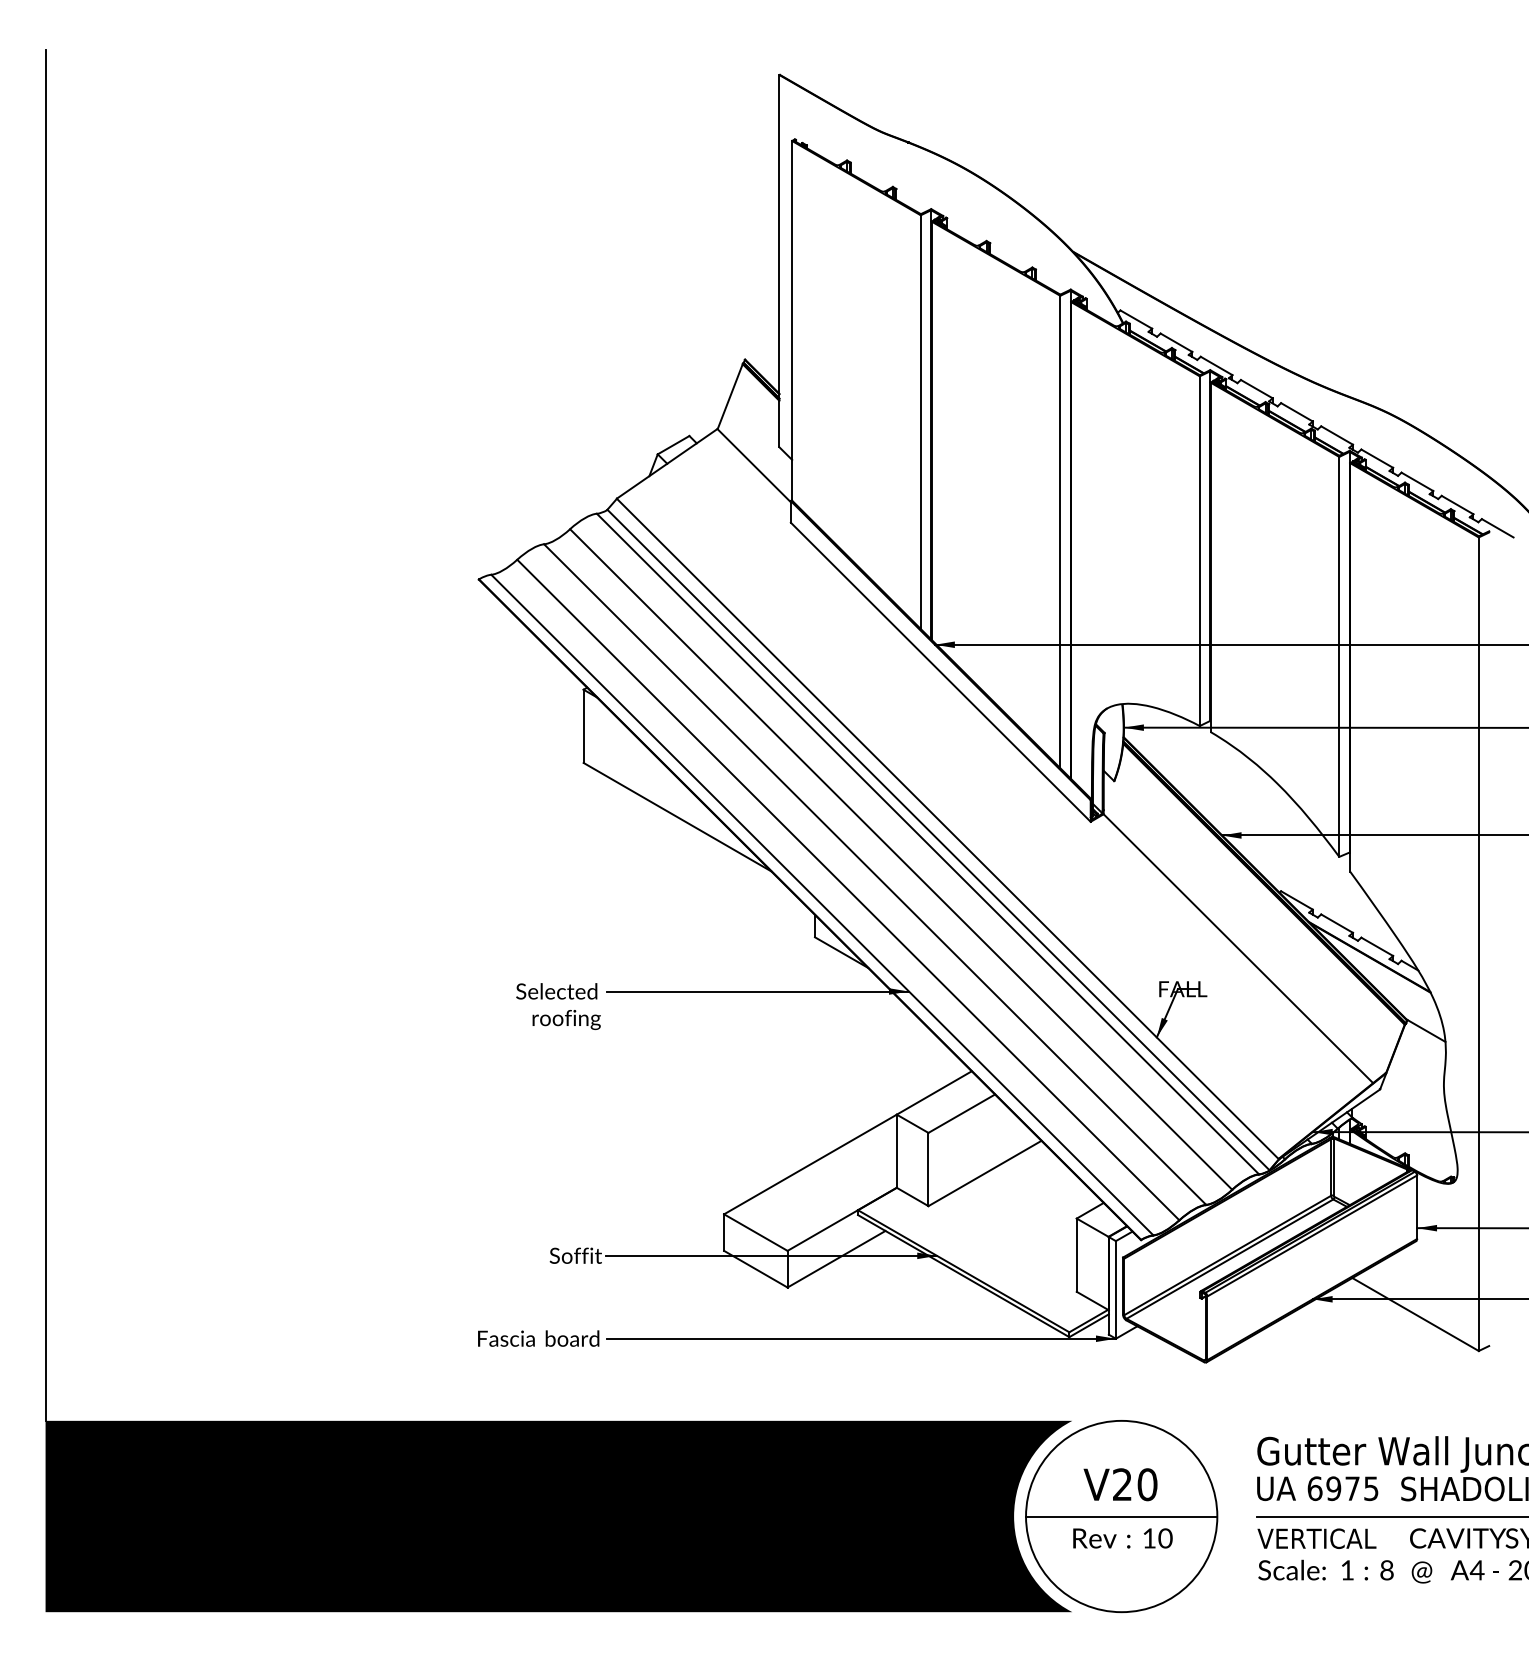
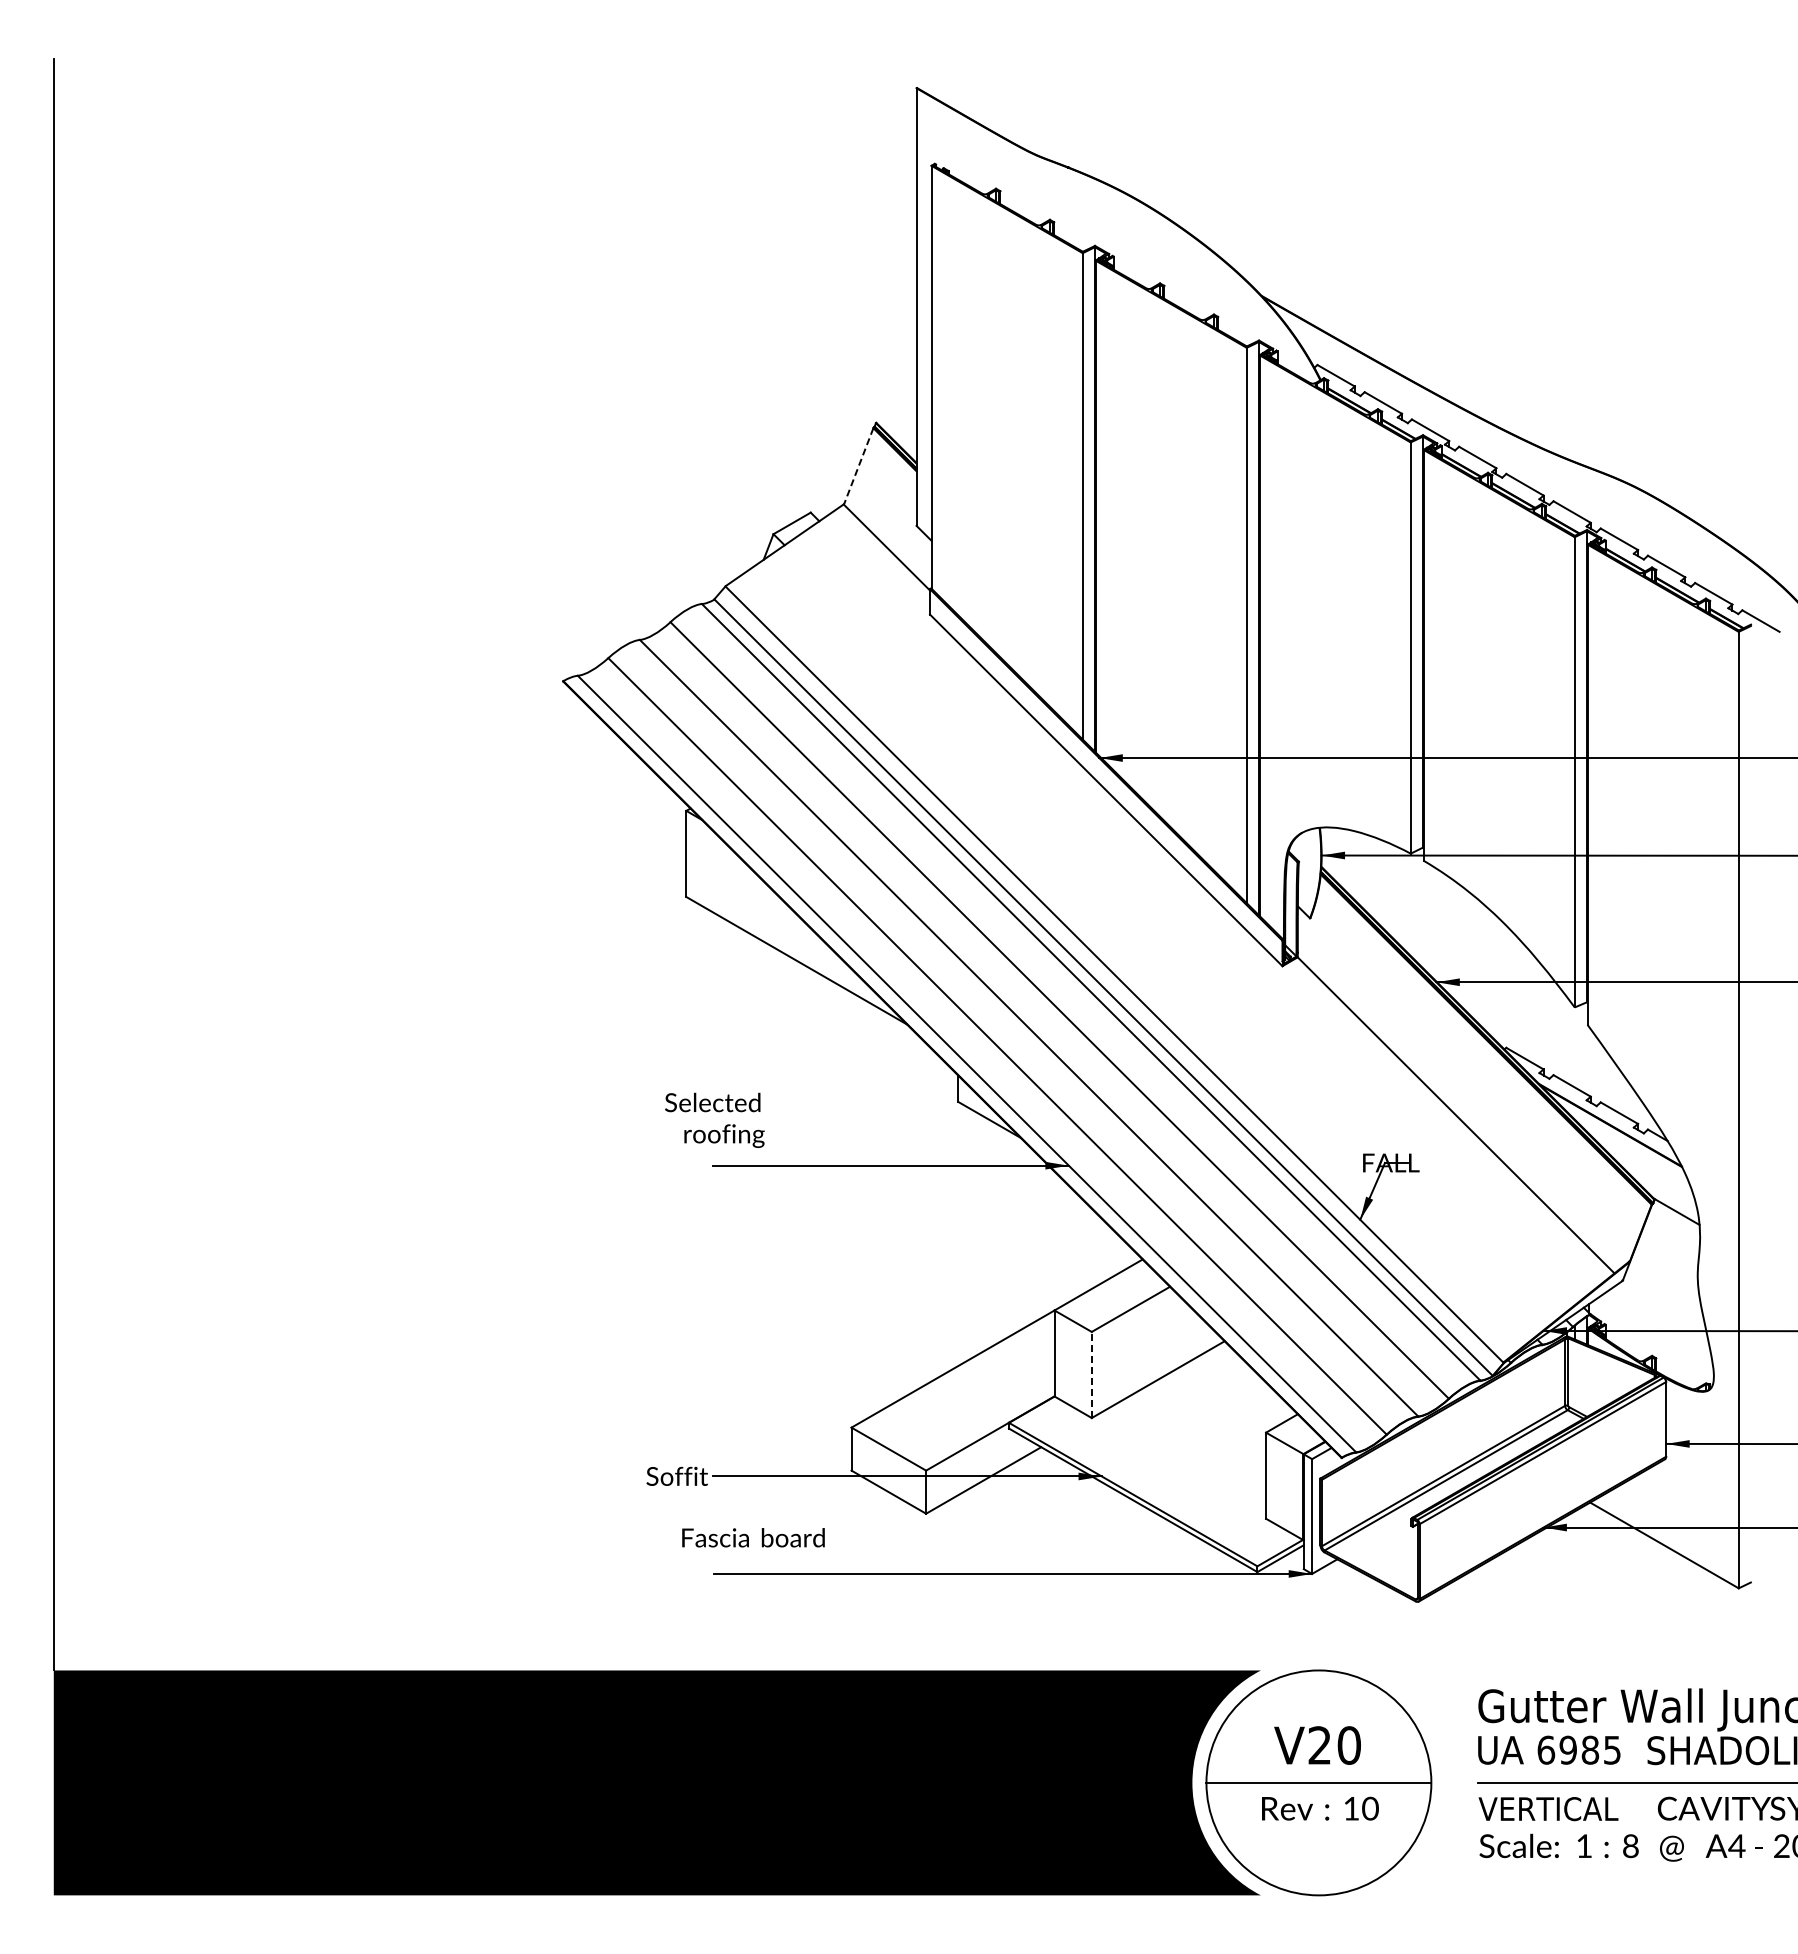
line: (730, 396) -> (858, 466), solid -> dashed
text: (558, 1005) -> (714, 1119), moved
line: (928, 1169) -> (1091, 1374), solid -> dashed
text: (538, 1338) -> (753, 1537), moved
text: (1352, 1488) -> (1590, 1749), 6975 -> 6985

